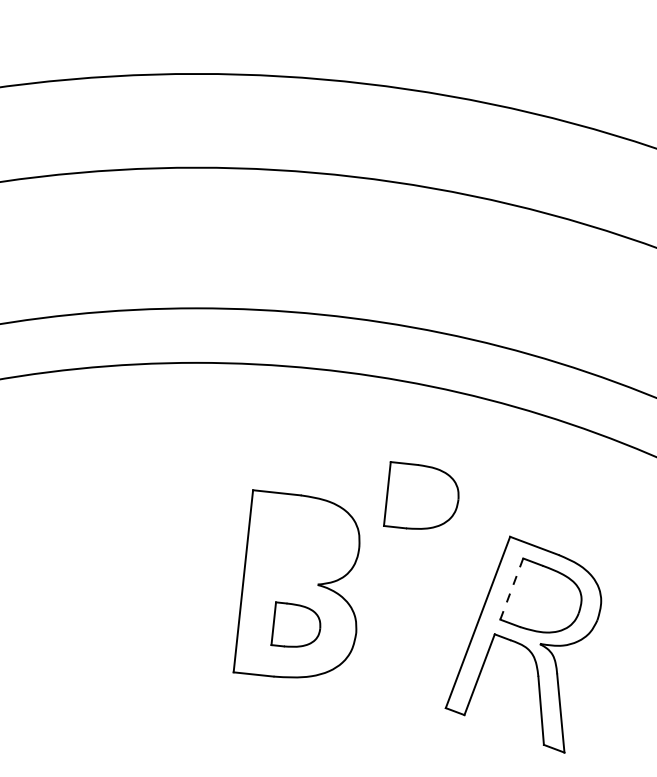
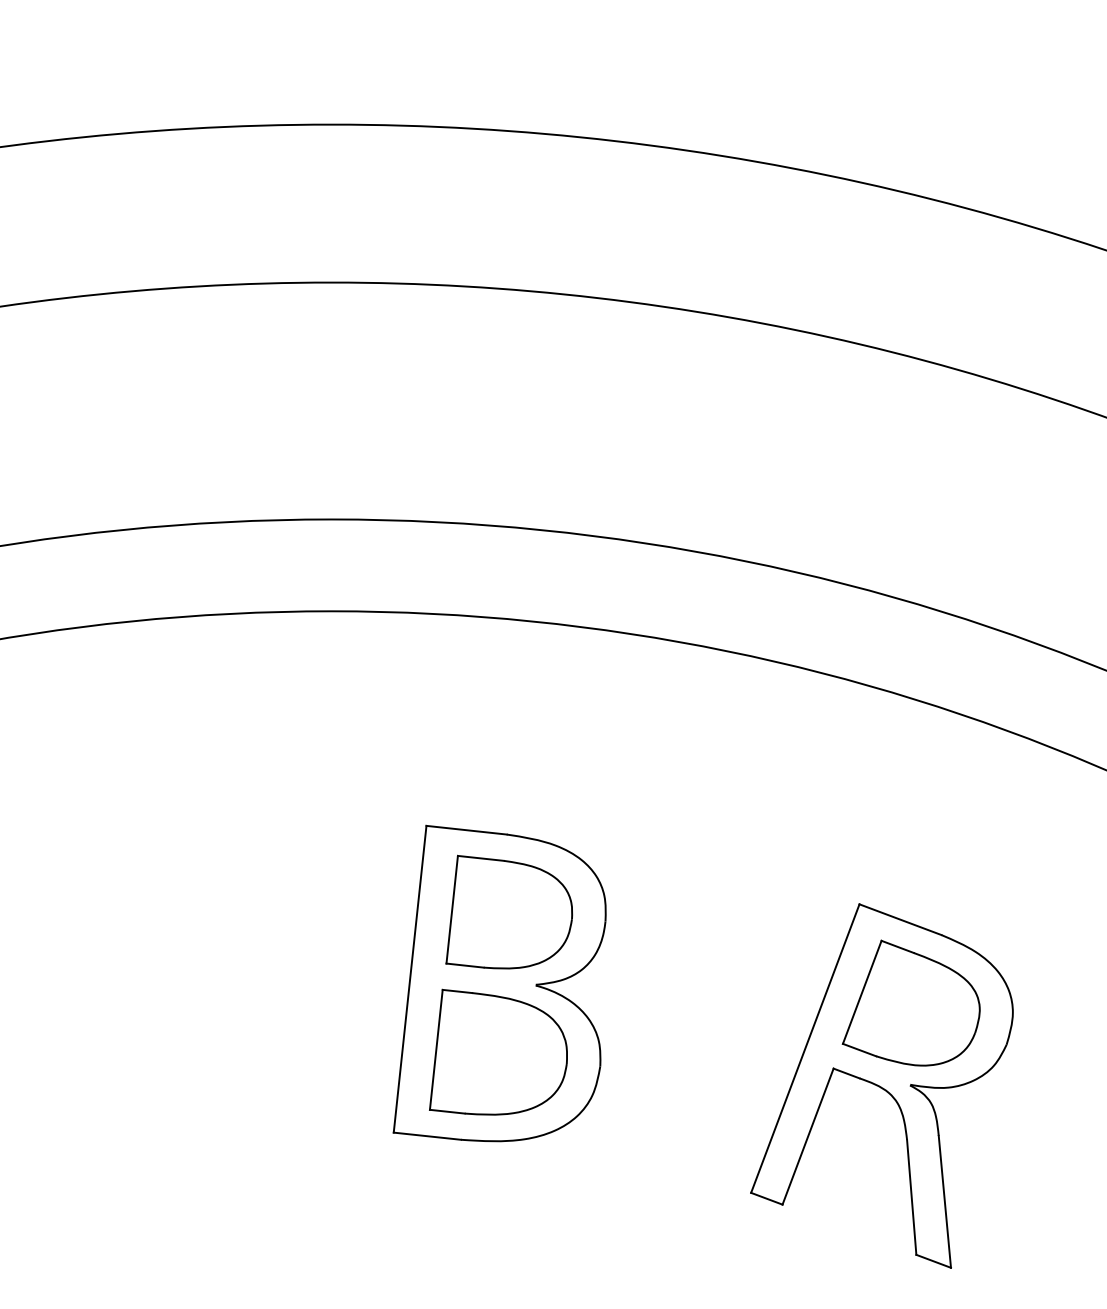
part: (421, 495) -> (509, 912), moved
line: (511, 589) -> (861, 993), dashed -> solid
part: (295, 624) -> (497, 1052), size x1.67

